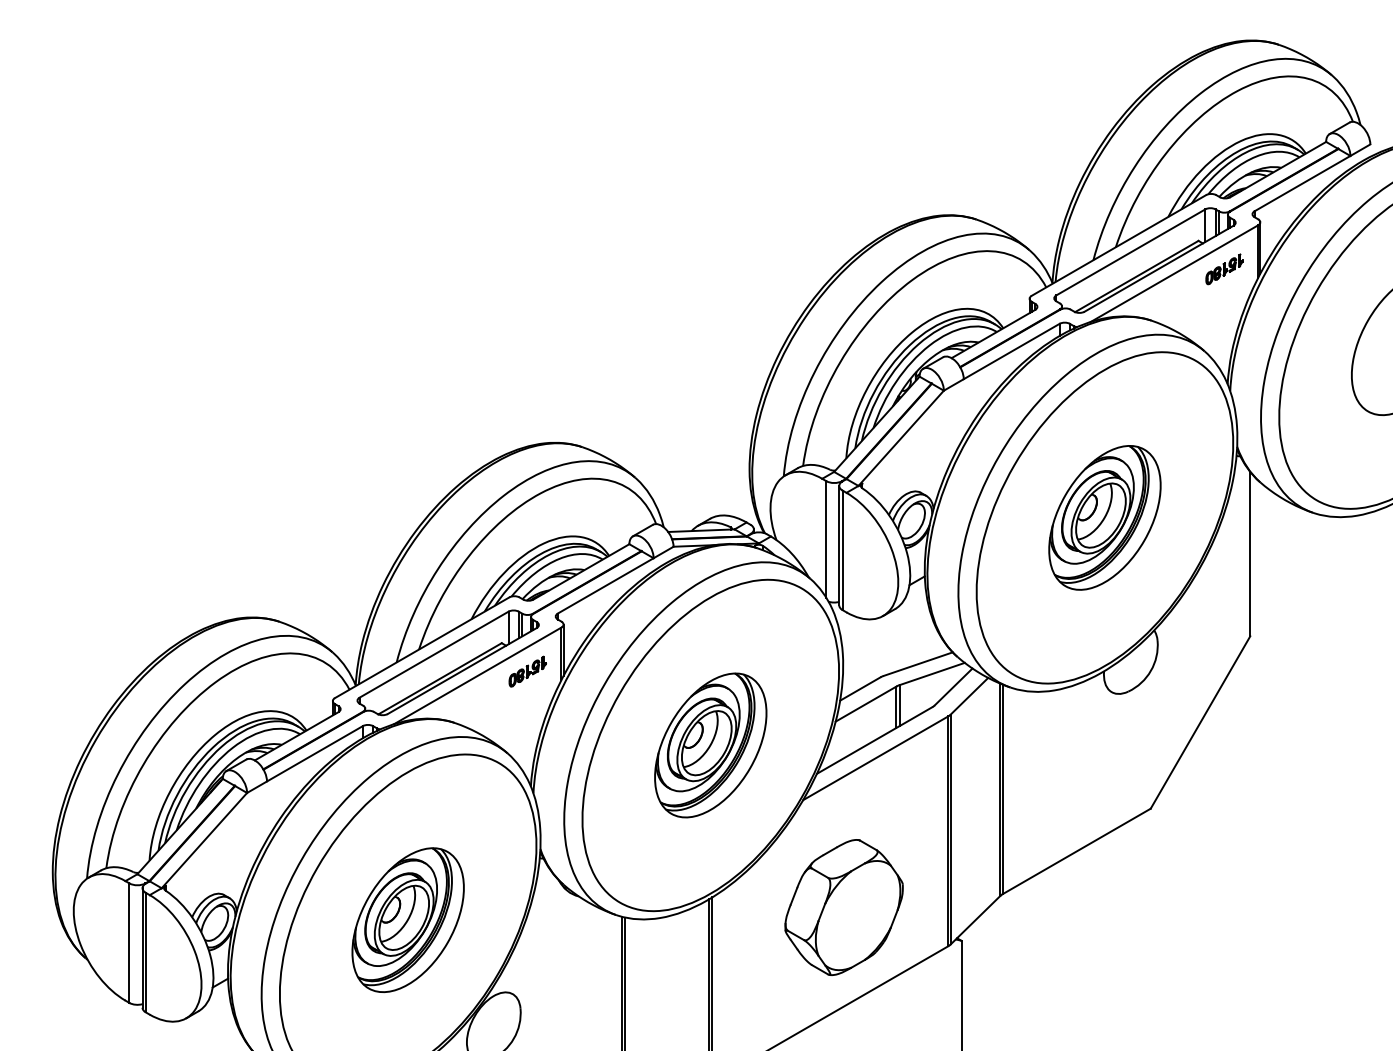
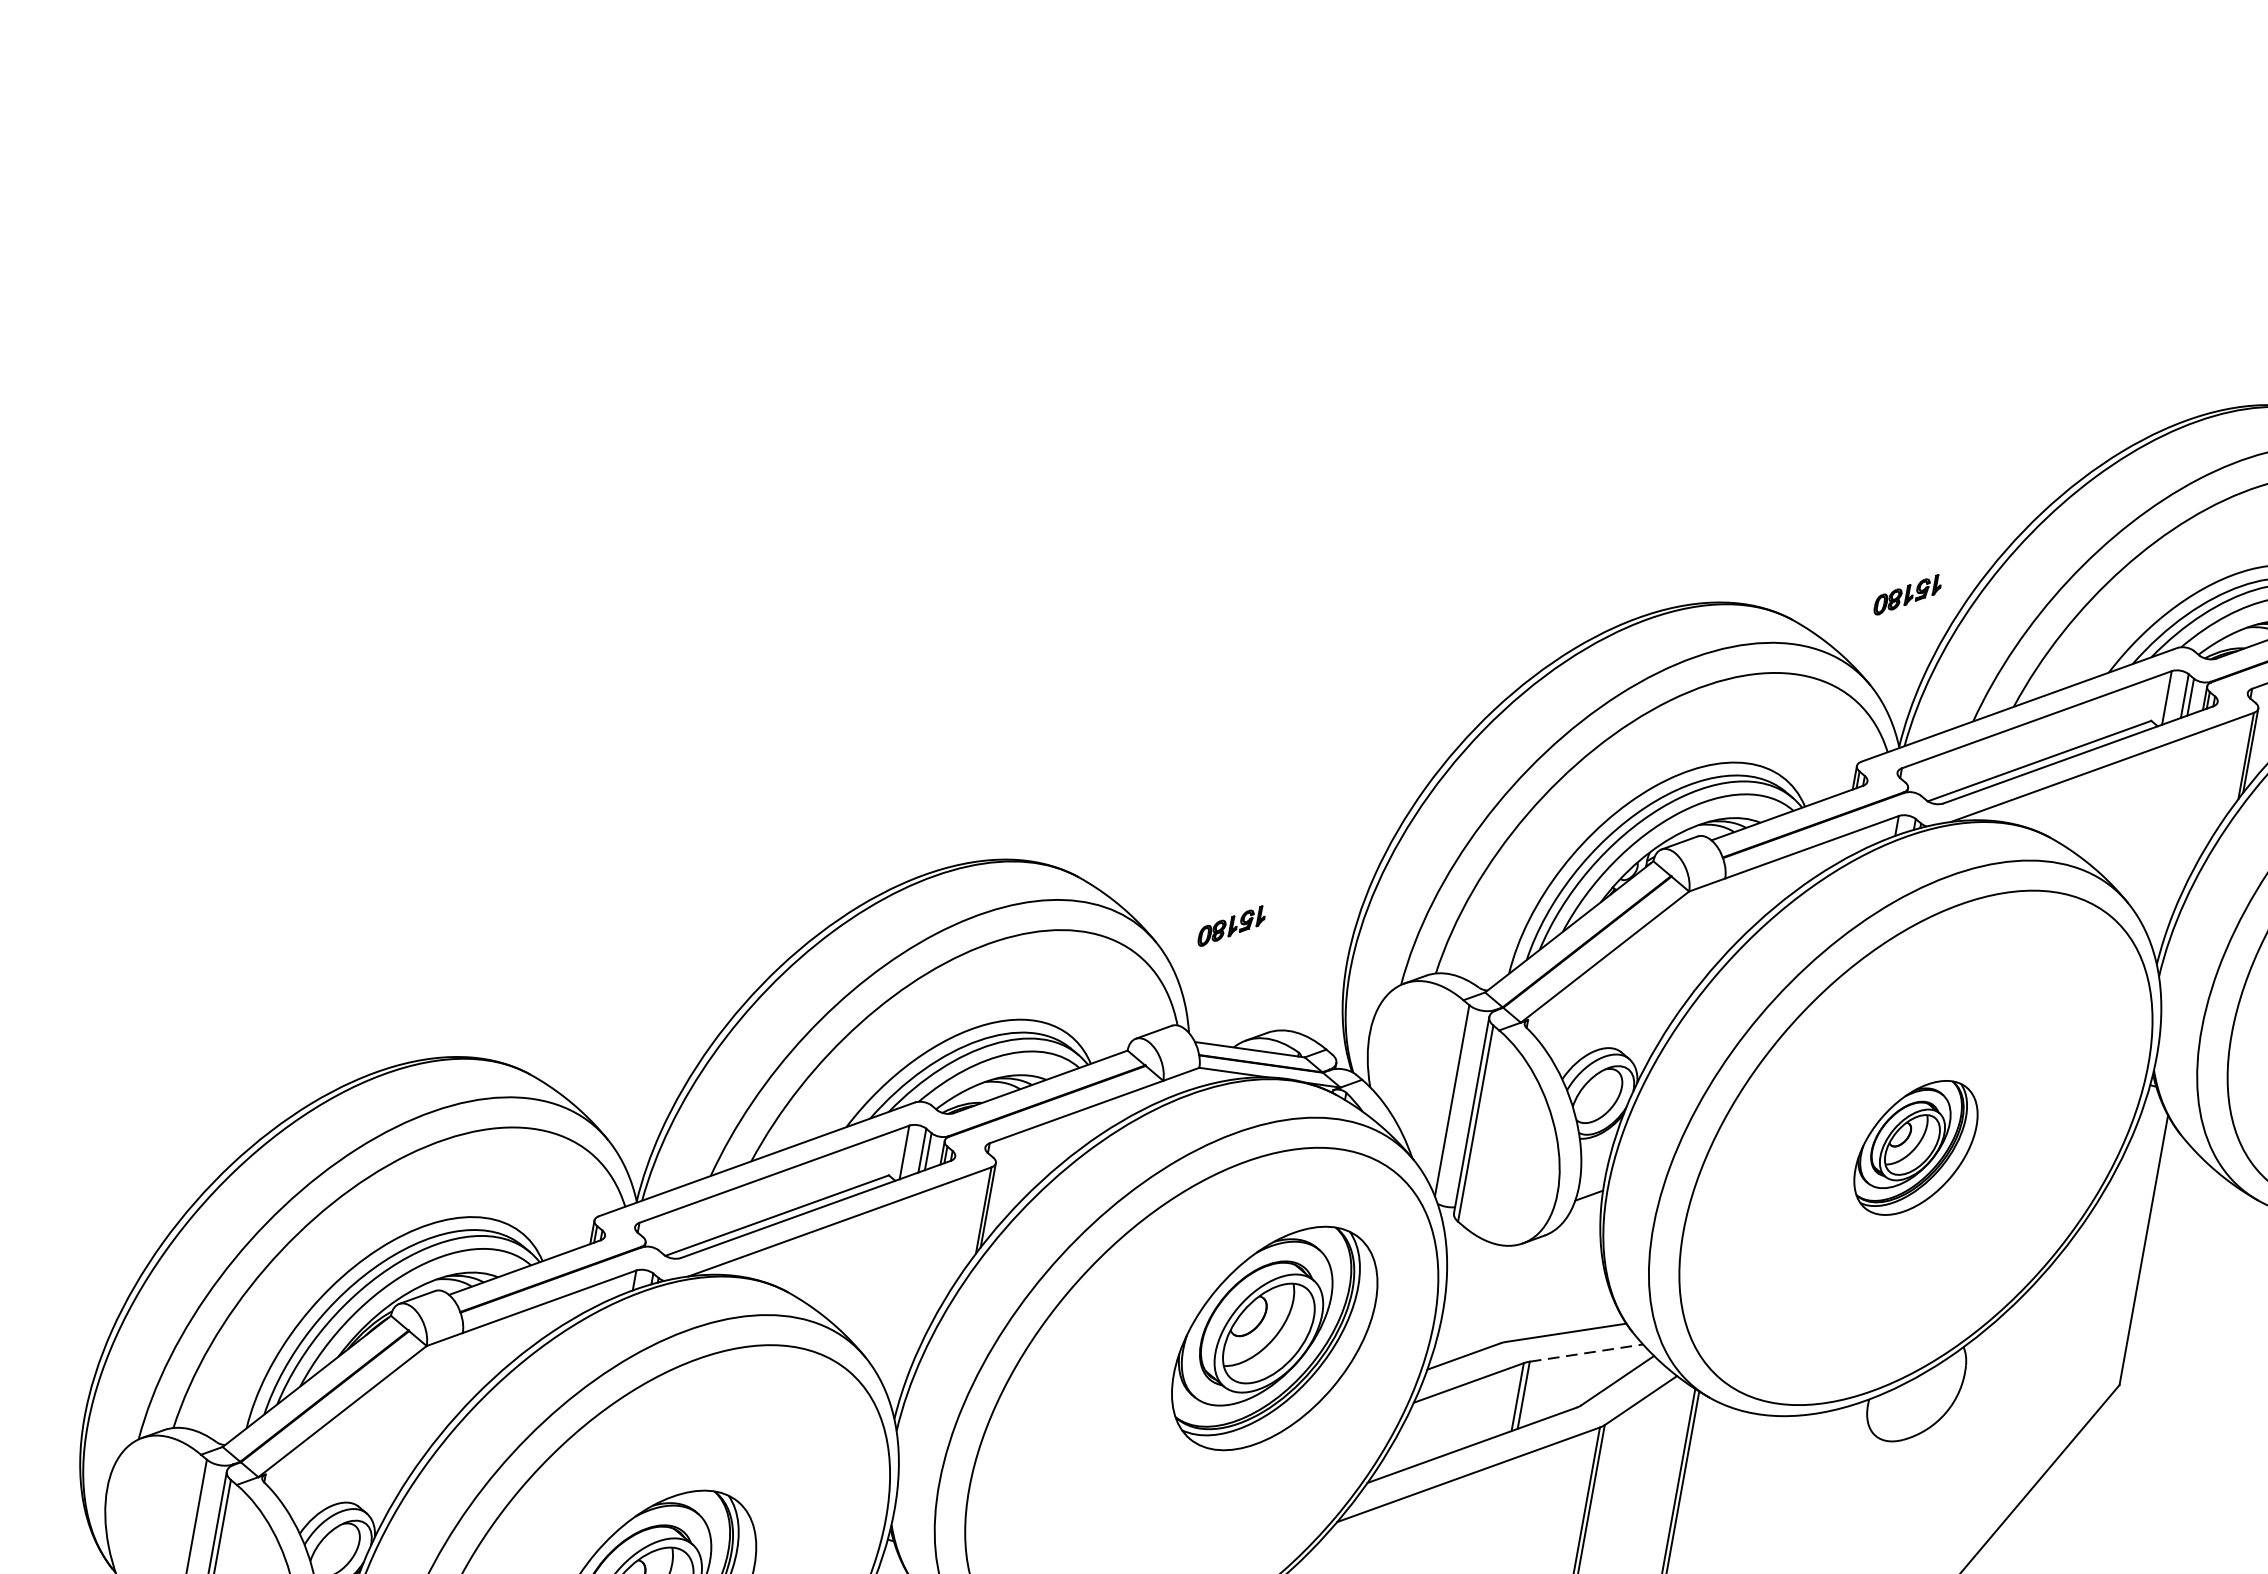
part: (1224, 269) -> (1907, 595), moved
part: (1104, 517) -> (1915, 1147), size x0.6
part: (527, 671) -> (1231, 925), moved
line: (932, 673) -> (1586, 1352), solid -> dashed
part: (710, 745) -> (1274, 1338), moved

